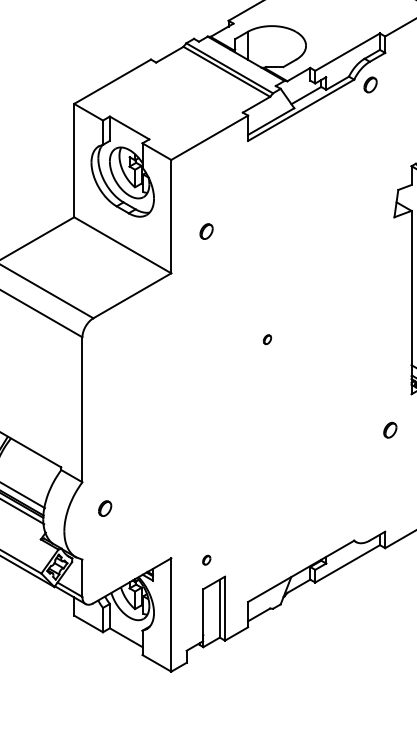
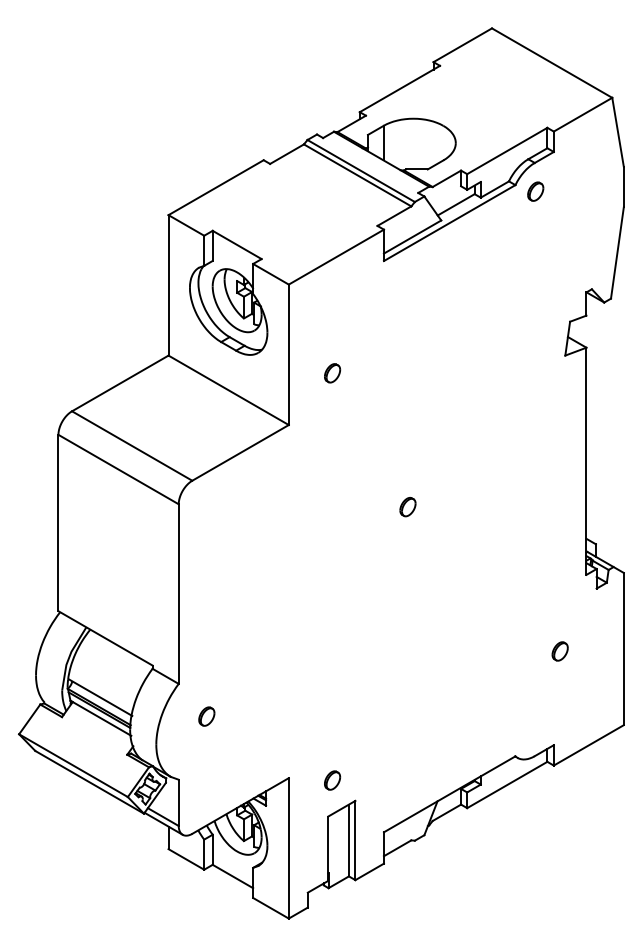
part: (267, 339) -> (407, 507), size x1.67
part: (389, 430) -> (559, 651), moved
part: (206, 560) -> (332, 780), size x1.67

